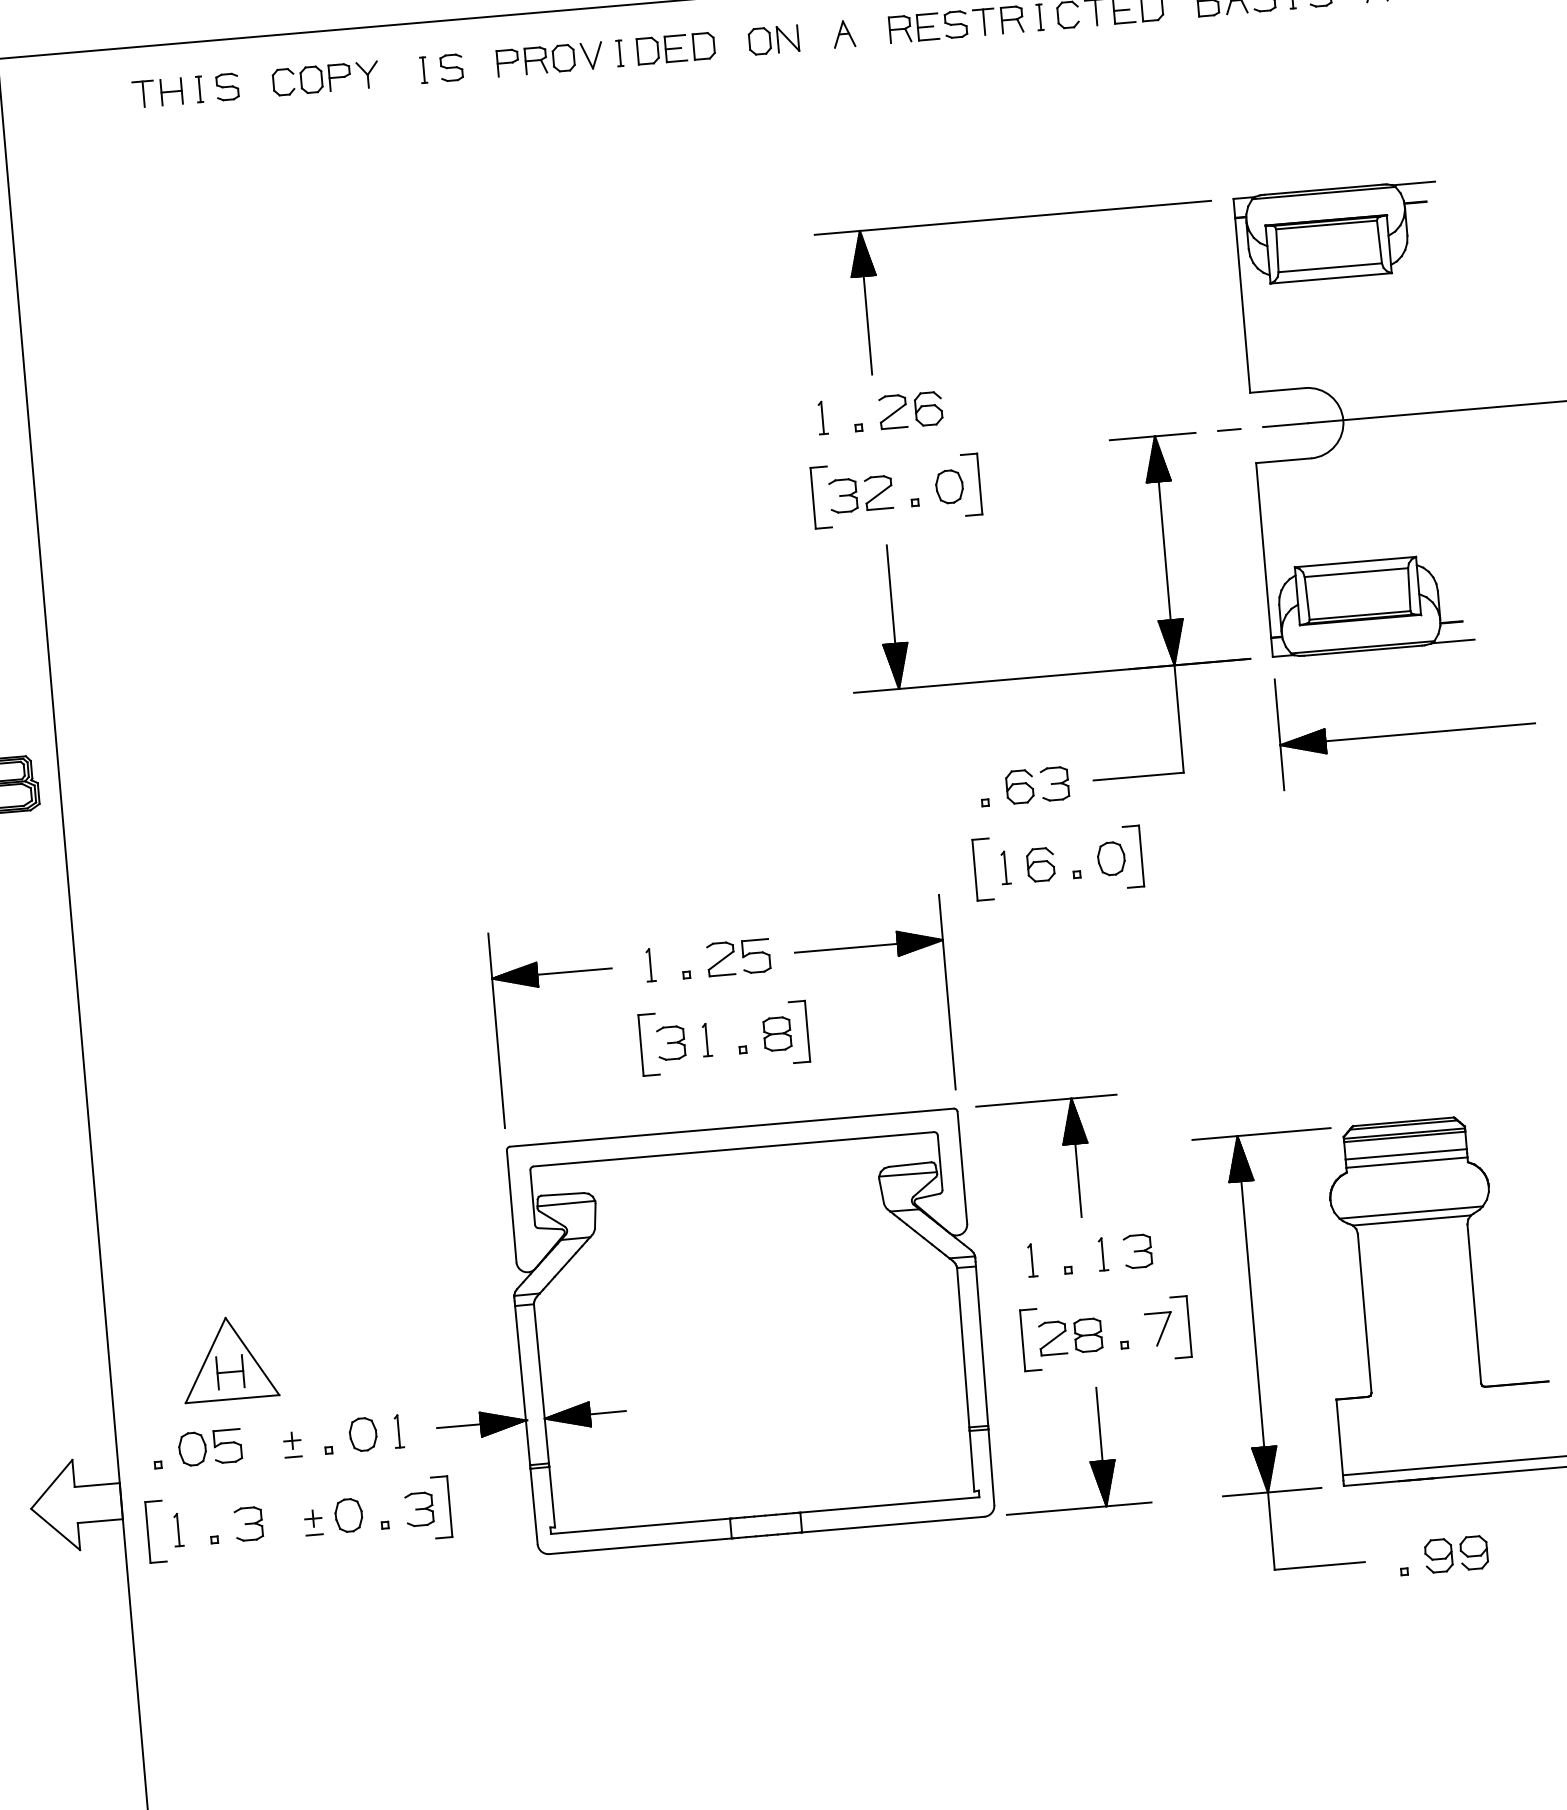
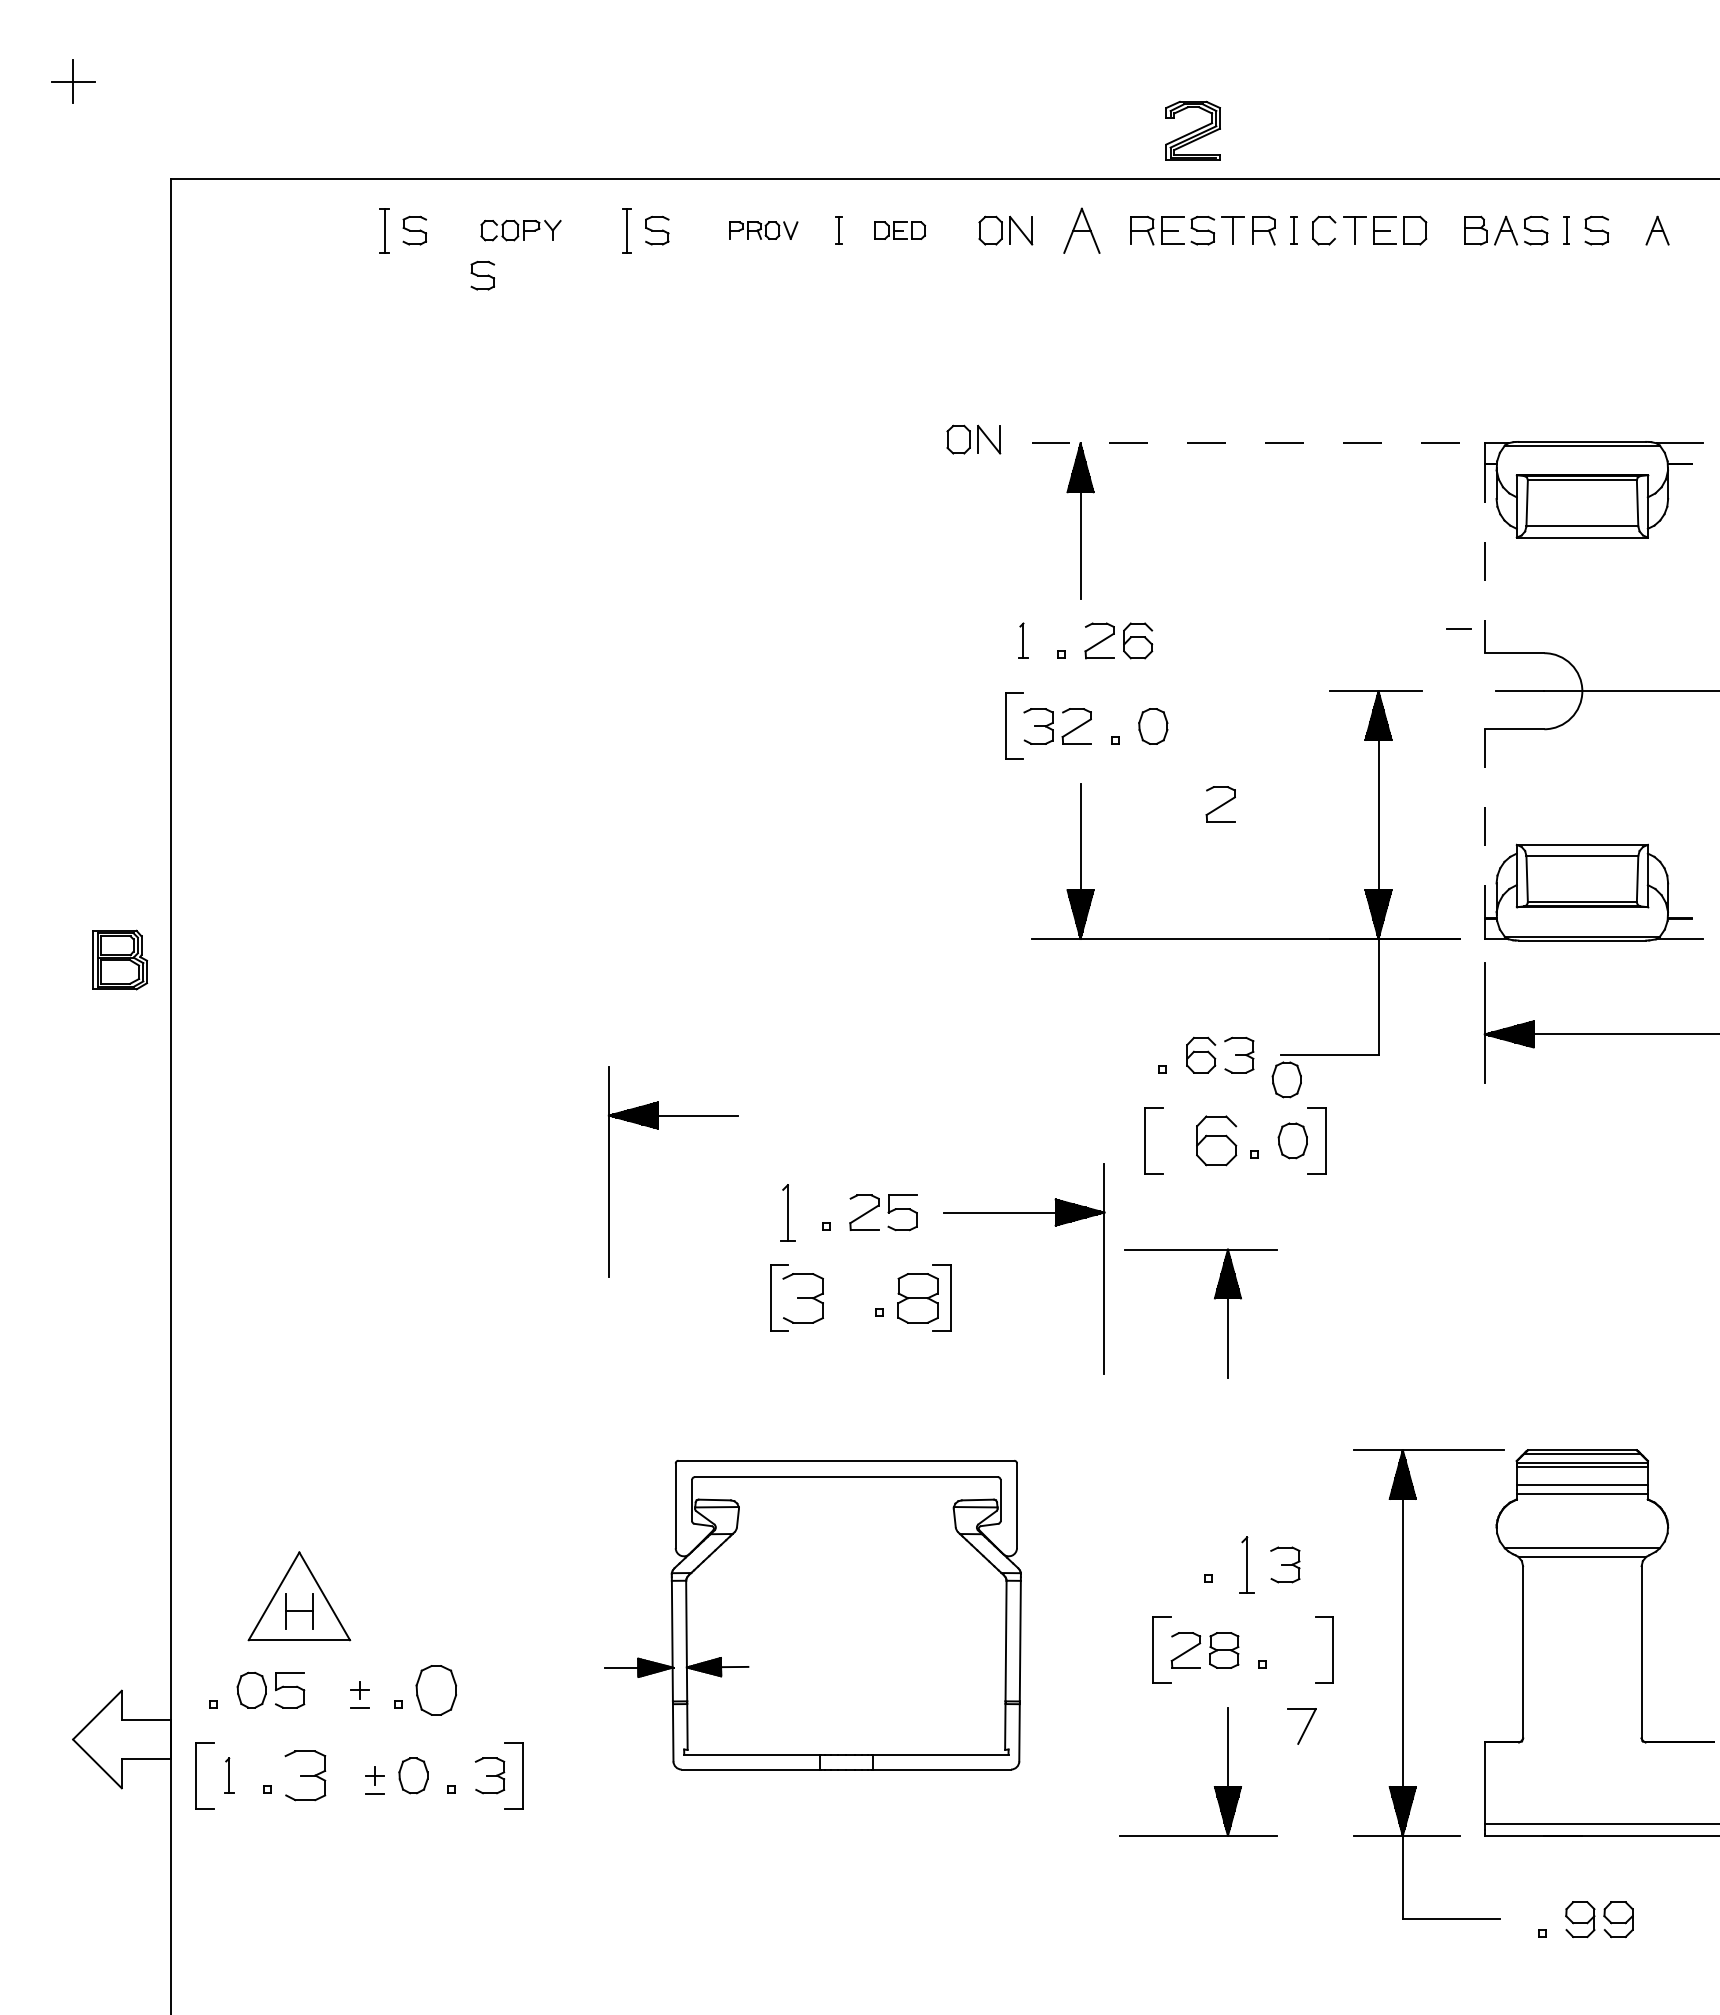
part: (843, 34) -> (1081, 230), size x1.6
part: (676, 48) -> (900, 230), size x0.6
part: (549, 59) -> (763, 230), size x0.6
part: (423, 70) -> (626, 230), size x1.6
part: (325, 78) -> (520, 230), size x0.7
part: (199, 89) -> (384, 230), size x1.6
part: (156, 92) -> (338, 230), removed
part: (293, 123) -> (482, 275), added
line: (1012, 217) -> (1245, 443), solid -> dashed
part: (760, 235) -> (973, 439), added
line: (1242, 306) -> (1484, 559), solid -> dashed
line: (1228, 429) -> (1458, 628), moved
part: (979, 483) -> (1185, 725), removed
line: (1263, 551) -> (1484, 824), solid -> dashed
part: (1017, 553) -> (1220, 804), added
part: (1100, 802) -> (1286, 1079), added
part: (1040, 864) -> (1216, 1140), size x1.4
part: (1005, 867) -> (1178, 1140), removed
part: (650, 964) -> (788, 1212), size x1.6
part: (539, 987) -> (658, 1129), moved
part: (777, 1033) -> (918, 1297), size x1.4
part: (706, 1039) -> (841, 1297), removed
part: (671, 1042) -> (803, 1297), size x1.4
part: (1062, 1145) -> (1214, 1299), moved
part: (1102, 1254) -> (1247, 1564), size x1.6
part: (1031, 1260) -> (1170, 1564), removed
part: (1158, 1329) -> (1301, 1726), moved
part: (704, 1334) -> (812, 1614), size x0.7
part: (398, 1430) -> (474, 1689), removed
part: (363, 1433) -> (436, 1689), size x1.4
part: (248, 1523) -> (305, 1775), size x1.4

